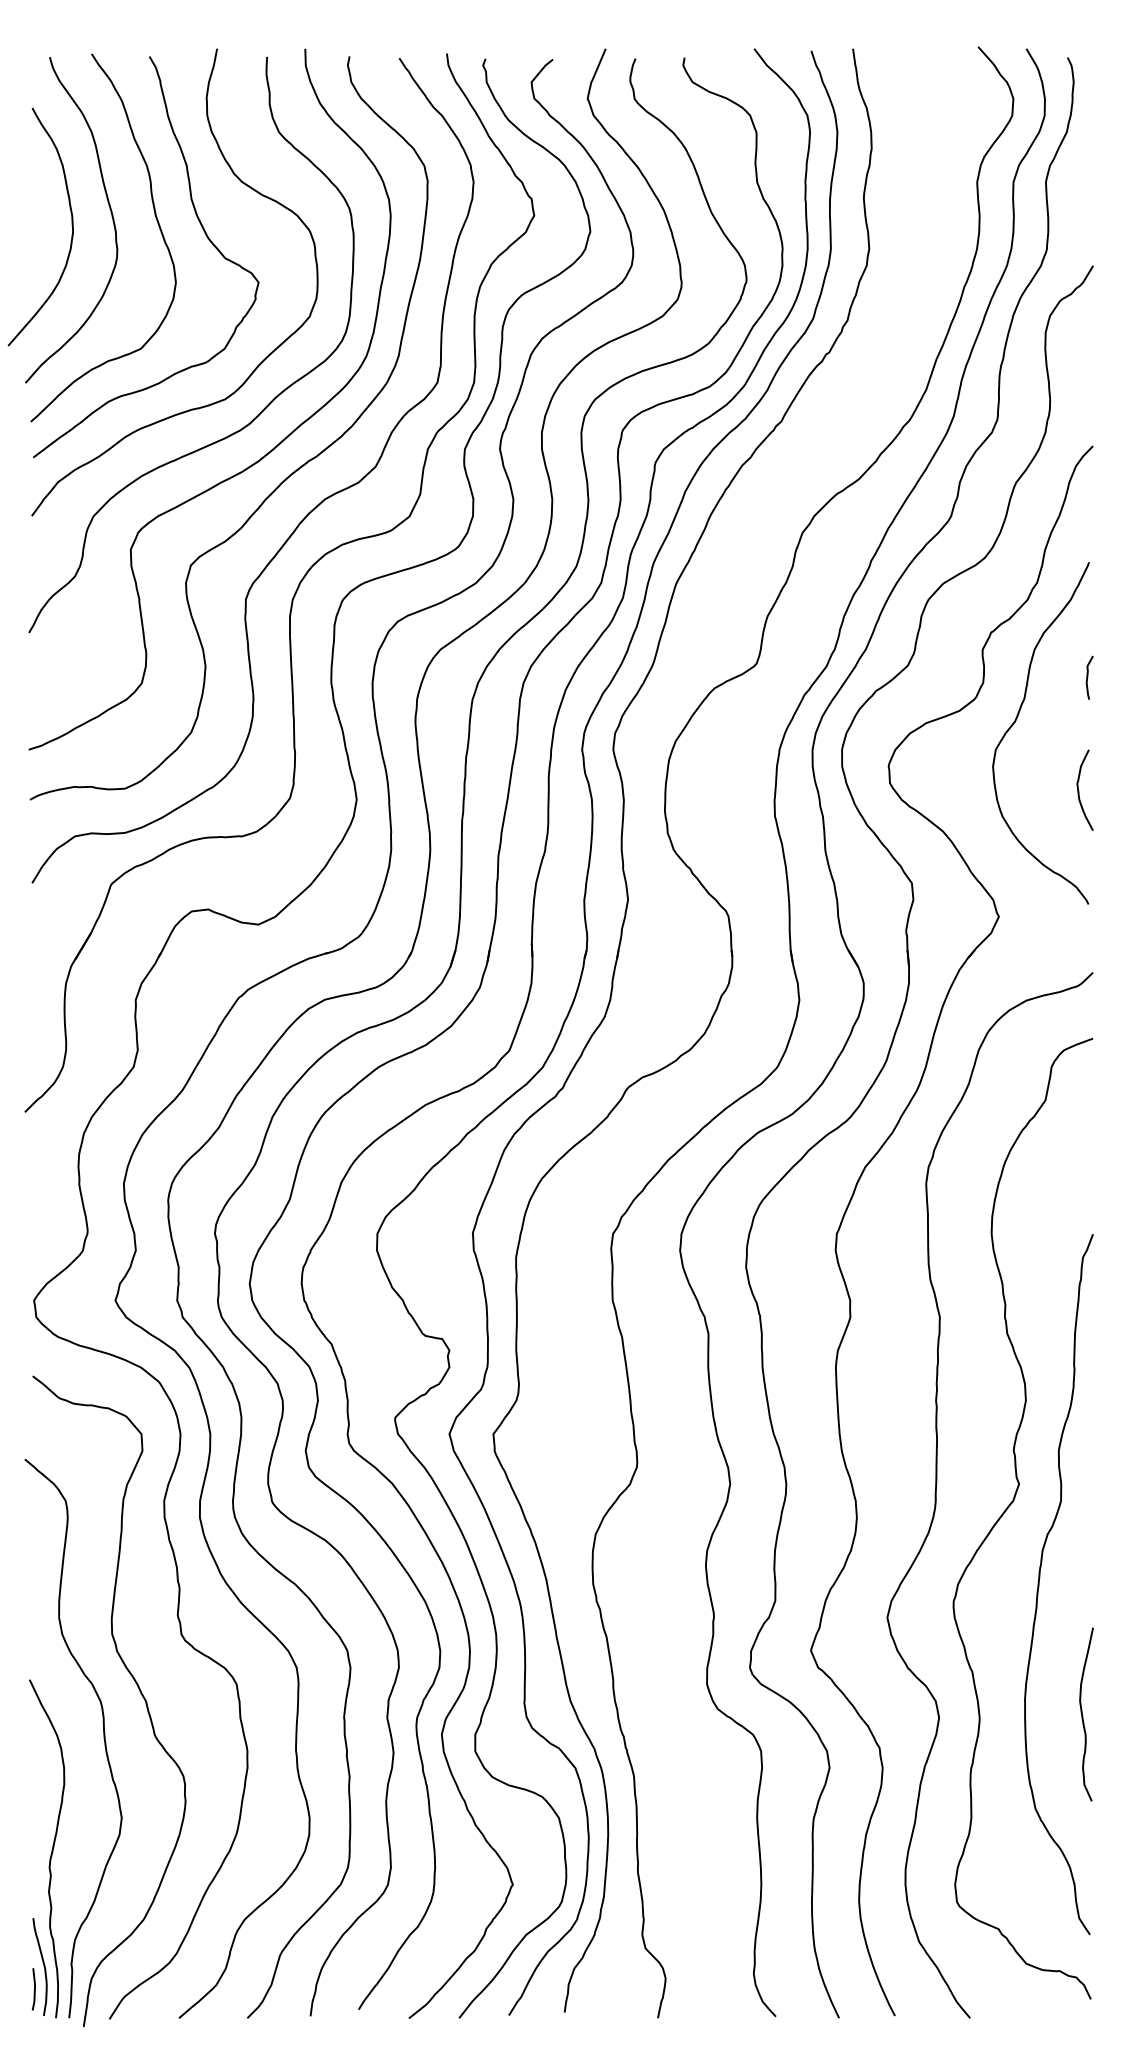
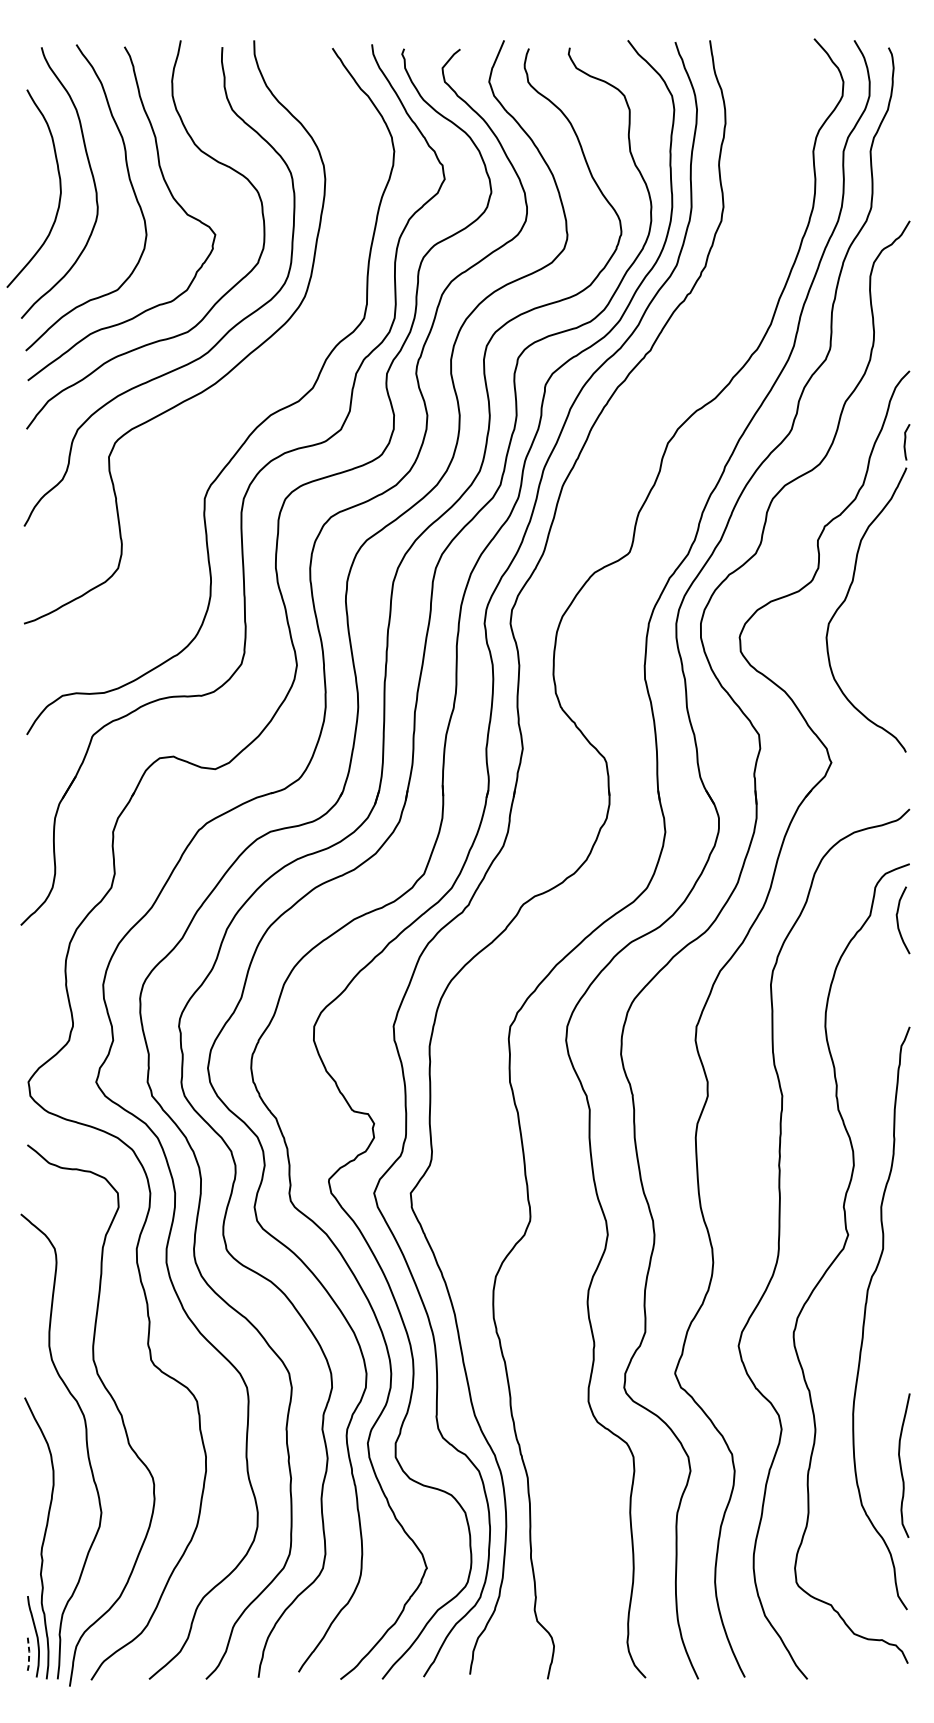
curve: (282, 481) -> (235, 400), removed
curve: (1088, 677) -> (905, 442), moved
curve: (1079, 790) -> (898, 920), moved
curve: (1083, 1715) -> (901, 1466), moved
line: (34, 1989) -> (28, 1655), solid -> dashed

